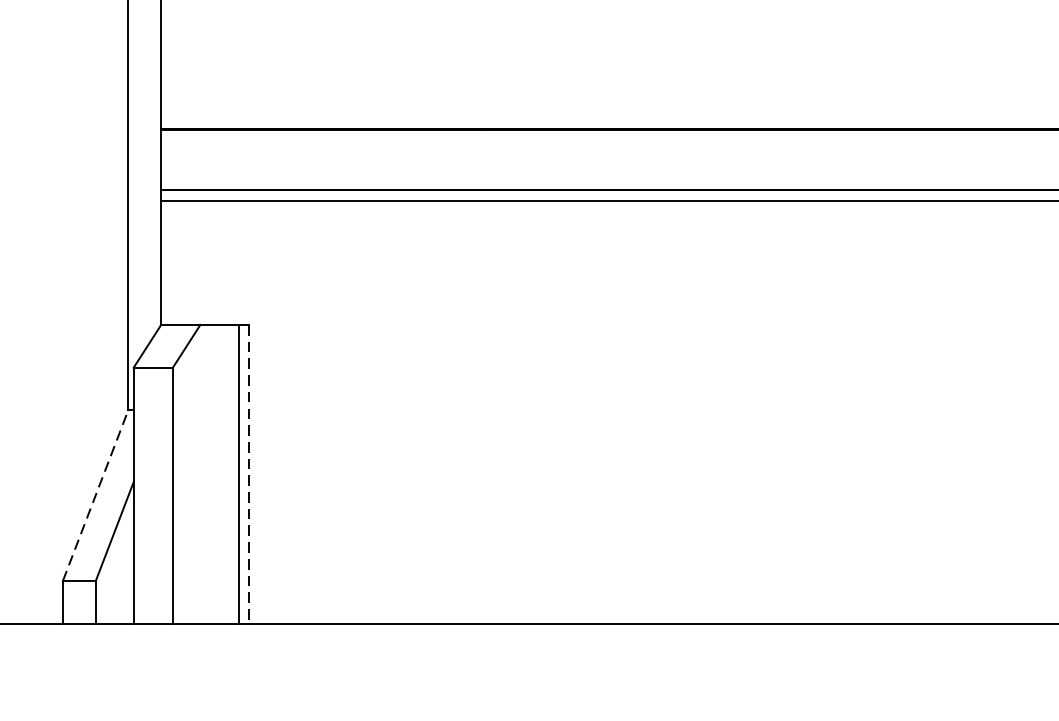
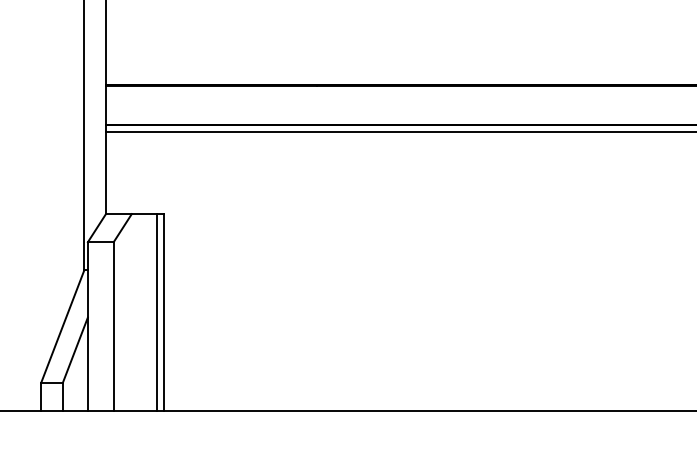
line: (248, 474) -> (163, 312), dashed -> solid
line: (96, 494) -> (63, 325), dashed -> solid

